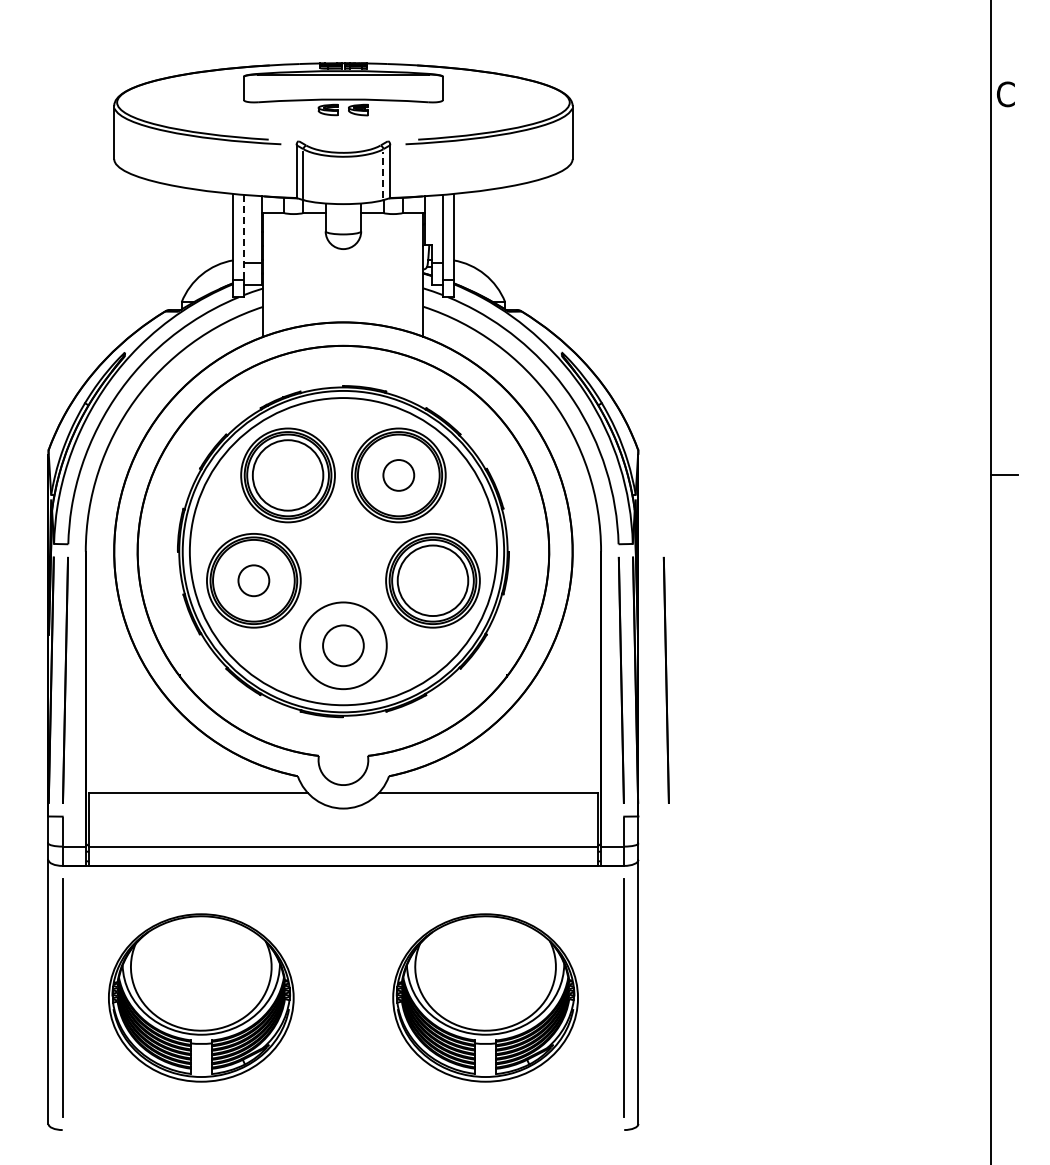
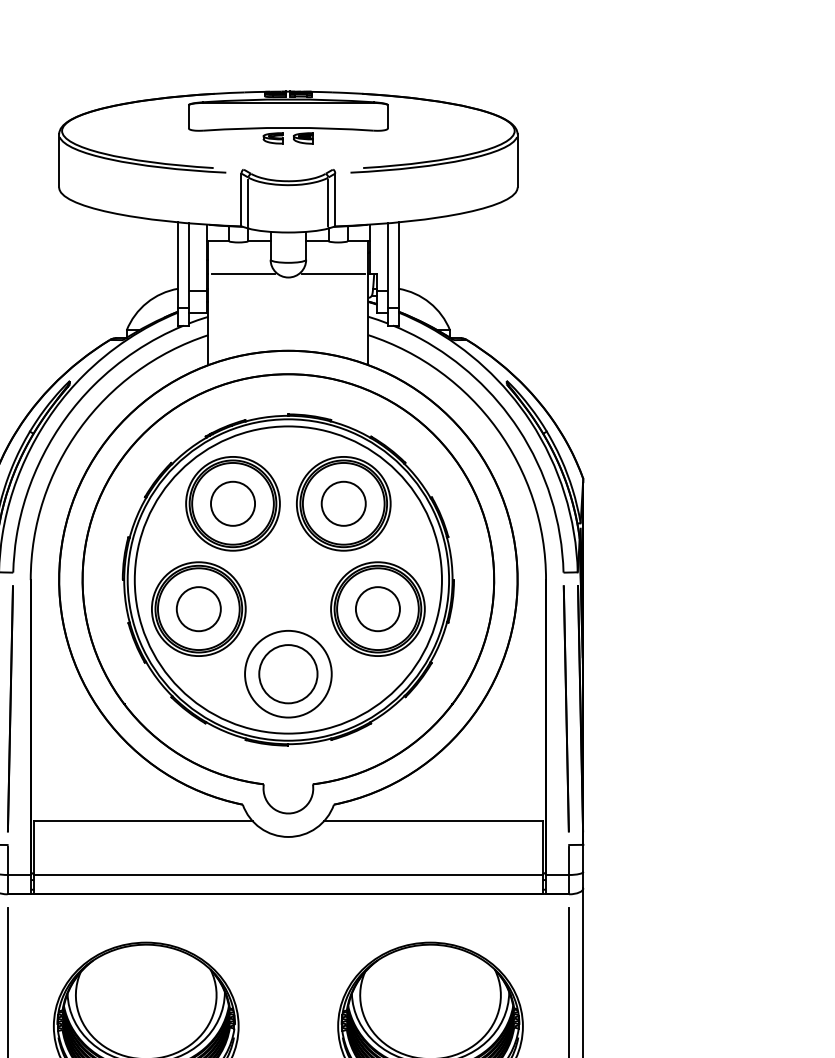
line: (383, 174) -> (328, 202), dashed -> solid
line: (243, 237) -> (188, 265), dashed -> solid
line: (297, 246) -> (242, 274), added
line: (388, 246) -> (333, 274), added
circle: (288, 475) -> (233, 503), size x0.62
circle: (398, 475) -> (343, 503), size x1.43
circle: (253, 580) -> (198, 608), size x1.43
circle: (432, 580) -> (377, 608), size x0.62
circle: (343, 645) -> (288, 673), size x1.43
line: (665, 679) -> (610, 707), removed

